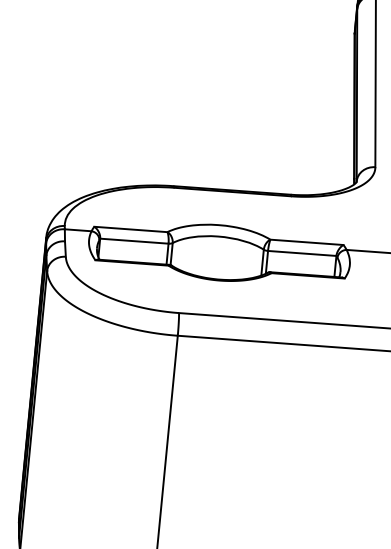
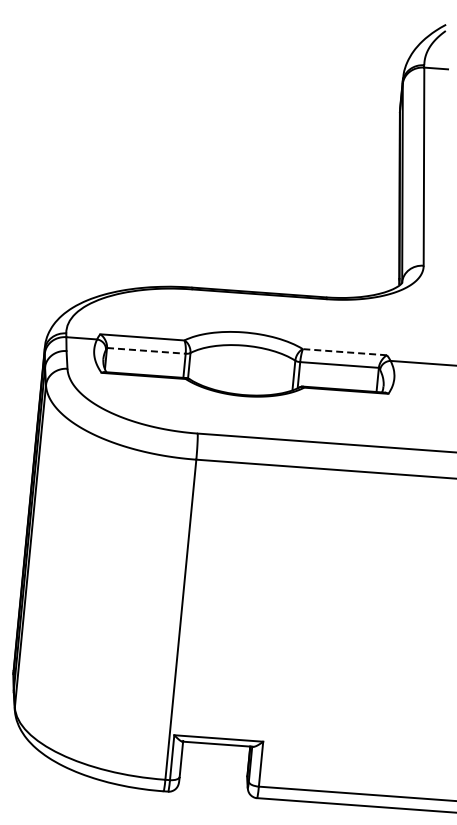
line: (134, 240) -> (146, 350), solid -> dashed
line: (306, 242) -> (344, 352), solid -> dashed

